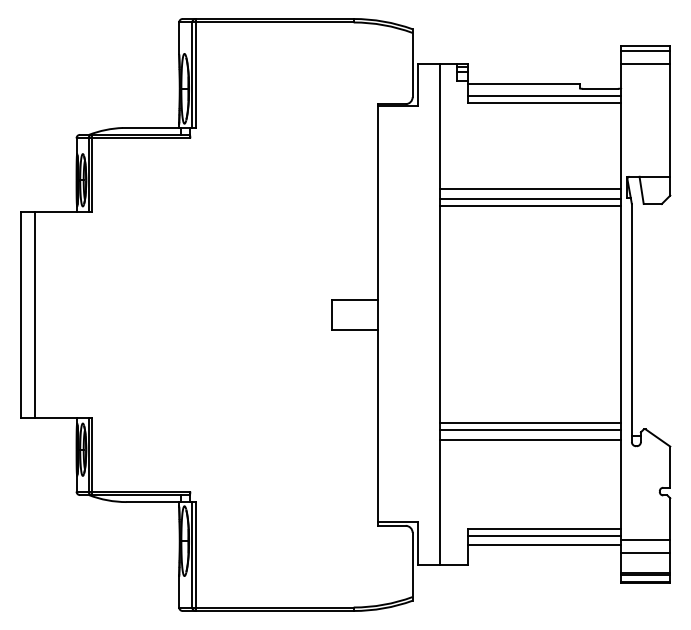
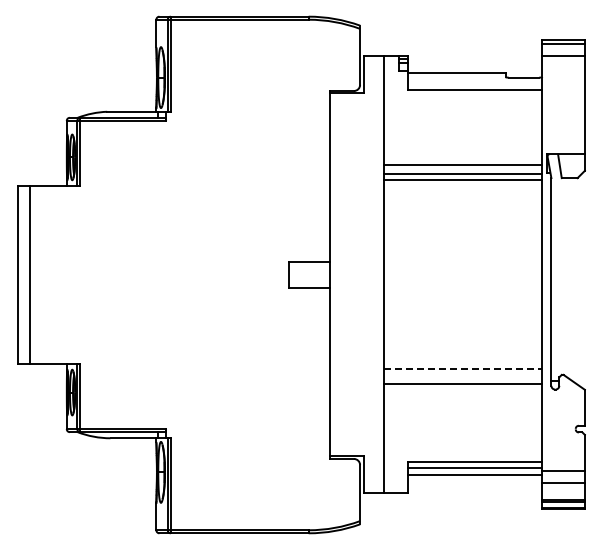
line: (544, 96) -> (475, 84), removed
line: (531, 422) -> (463, 368), solid -> dashed
line: (529, 429) -> (462, 374), removed

